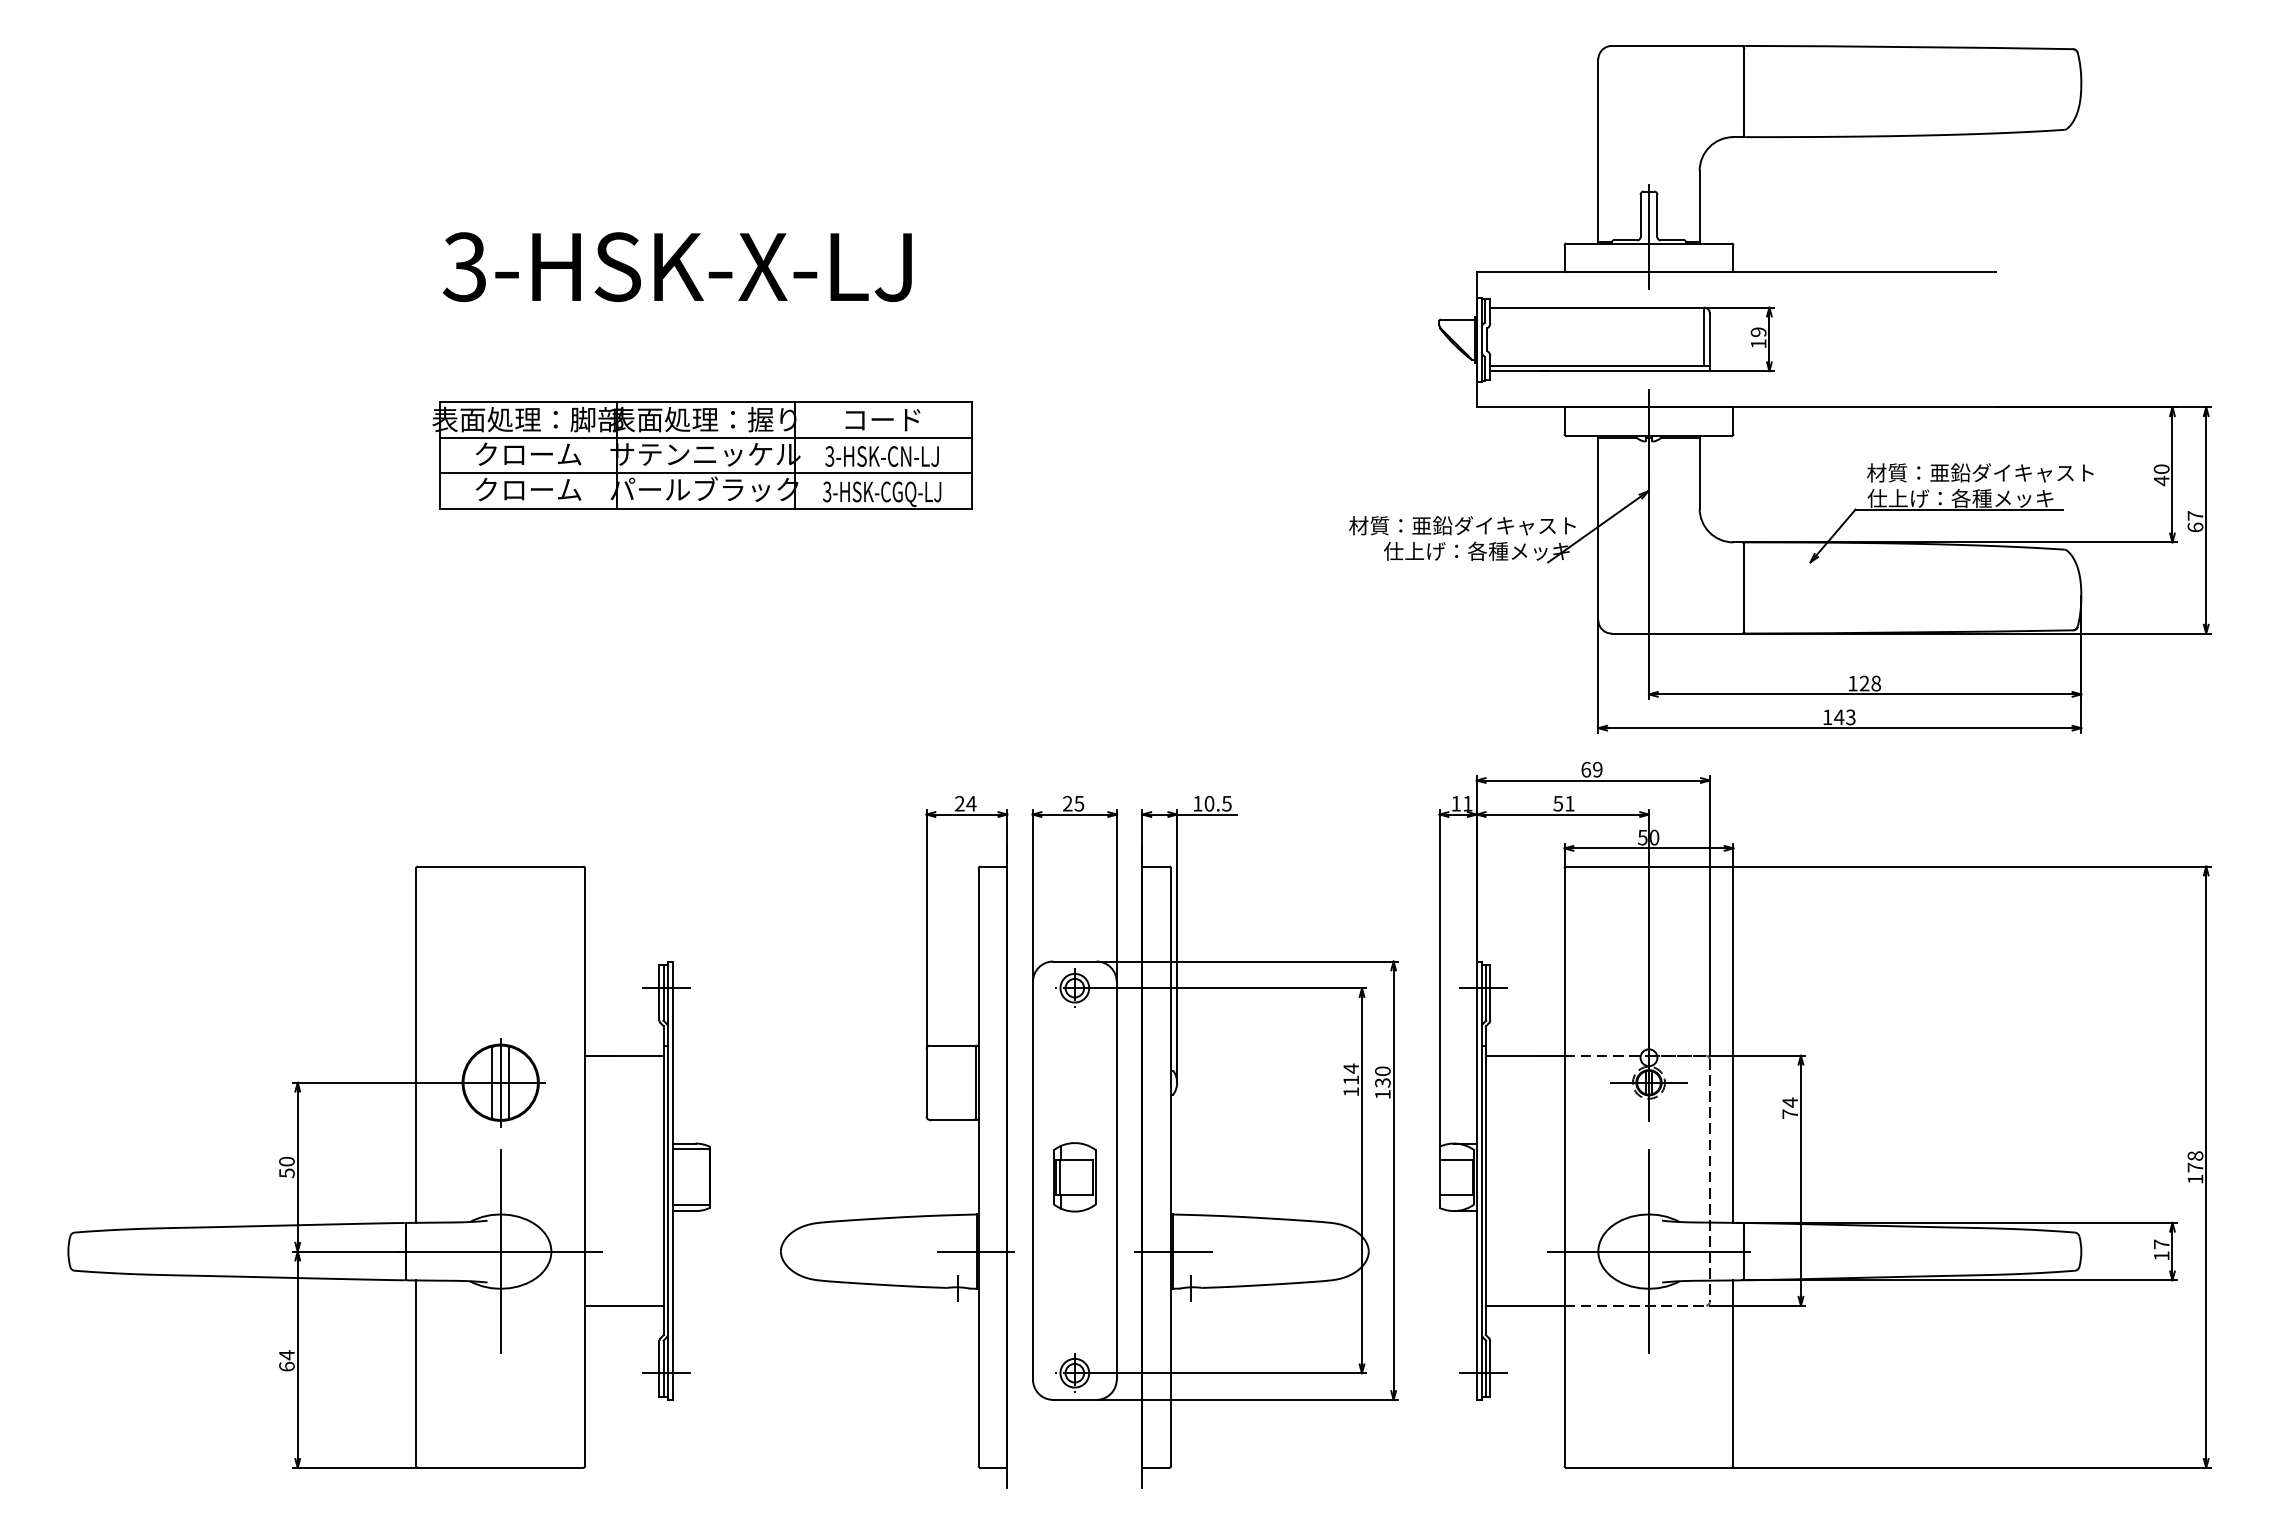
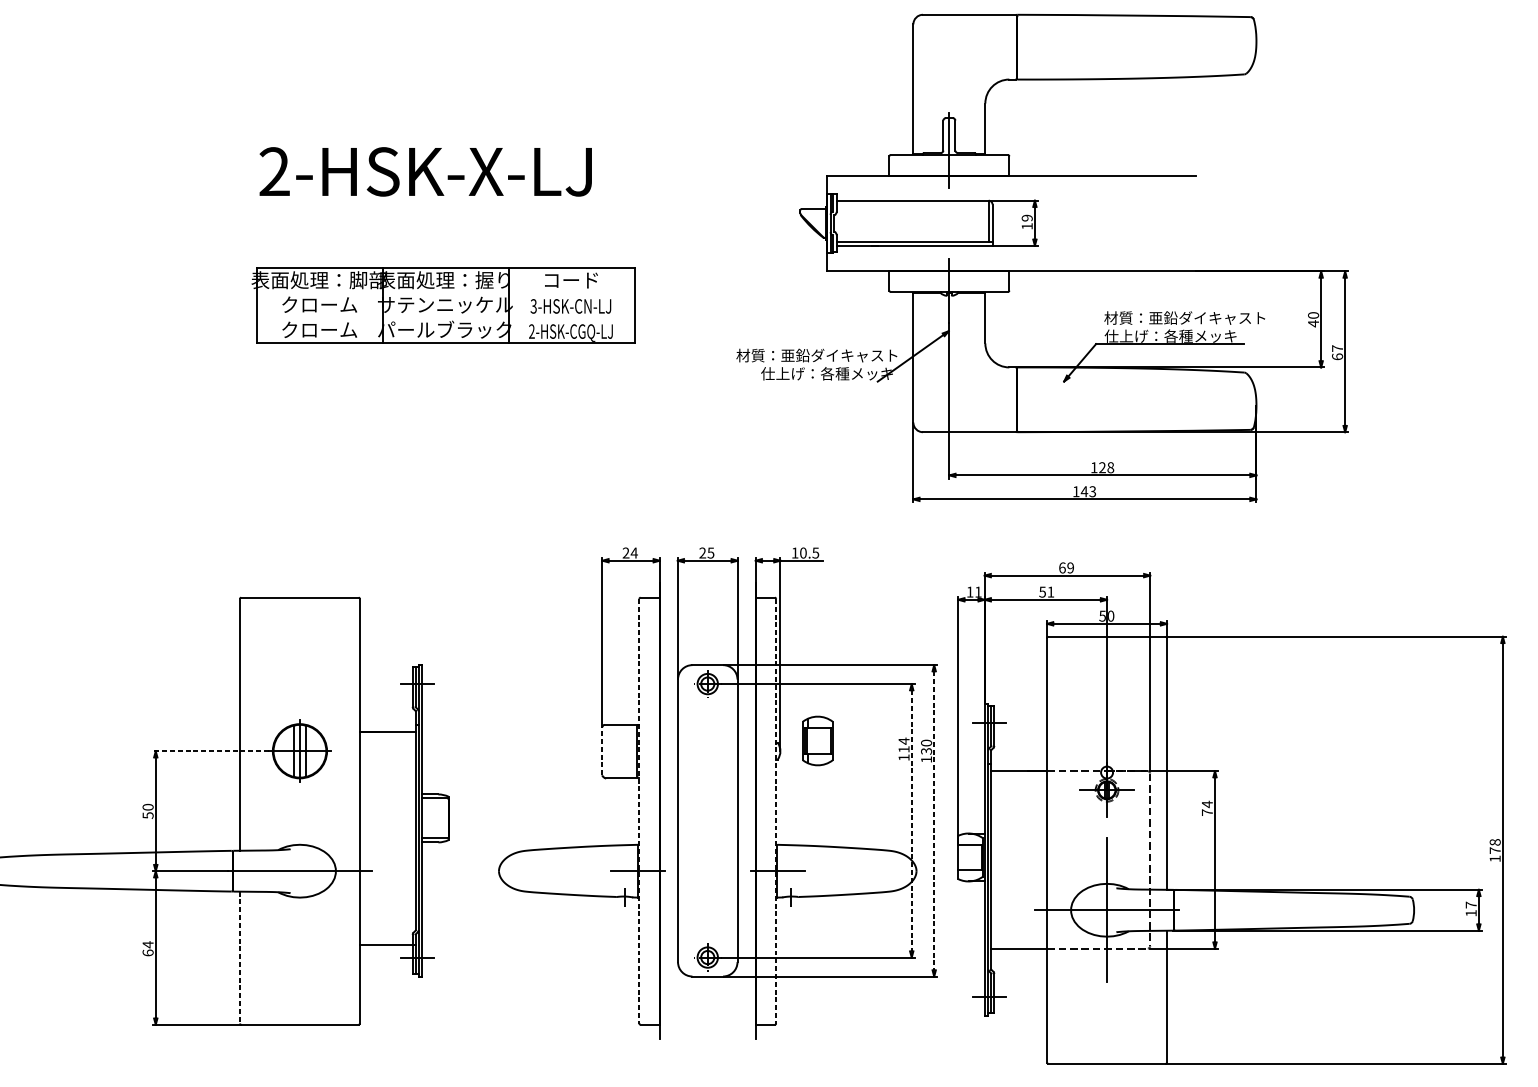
text: (464, 267) -> (274, 172), 3-HSK-X-LJ -> 2-HSK-X-LJ
part: (1780, 406) -> (1042, 270), moved
line: (705, 437) -> (445, 292), removed
line: (705, 473) -> (445, 318), removed
text: (827, 492) -> (532, 331), 3-HSK-CGQ-LJ -> 2-HSK-CGQ-LJ
line: (375, 1082) -> (211, 751), solid -> dashed
line: (926, 1082) -> (602, 751), solid -> dashed
part: (1824, 1114) -> (1231, 812), moved
line: (978, 1167) -> (639, 811), solid -> dashed
line: (1171, 1167) -> (776, 811), solid -> dashed
part: (1074, 1177) -> (817, 741), moved
line: (1362, 1180) -> (912, 820), solid -> dashed
line: (1393, 1181) -> (934, 821), solid -> dashed
line: (500, 1251) -> (299, 871), removed
line: (624, 1305) -> (387, 944), moved
line: (416, 1373) -> (240, 957), solid -> dashed

